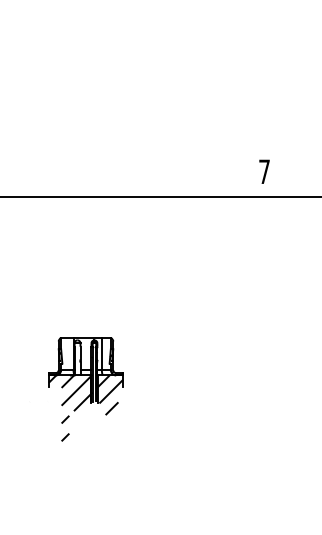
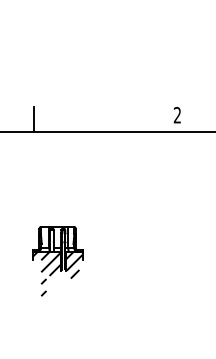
text: (263, 172) -> (176, 115), 7 -> 2
line: (51, 178) -> (34, 119), added

